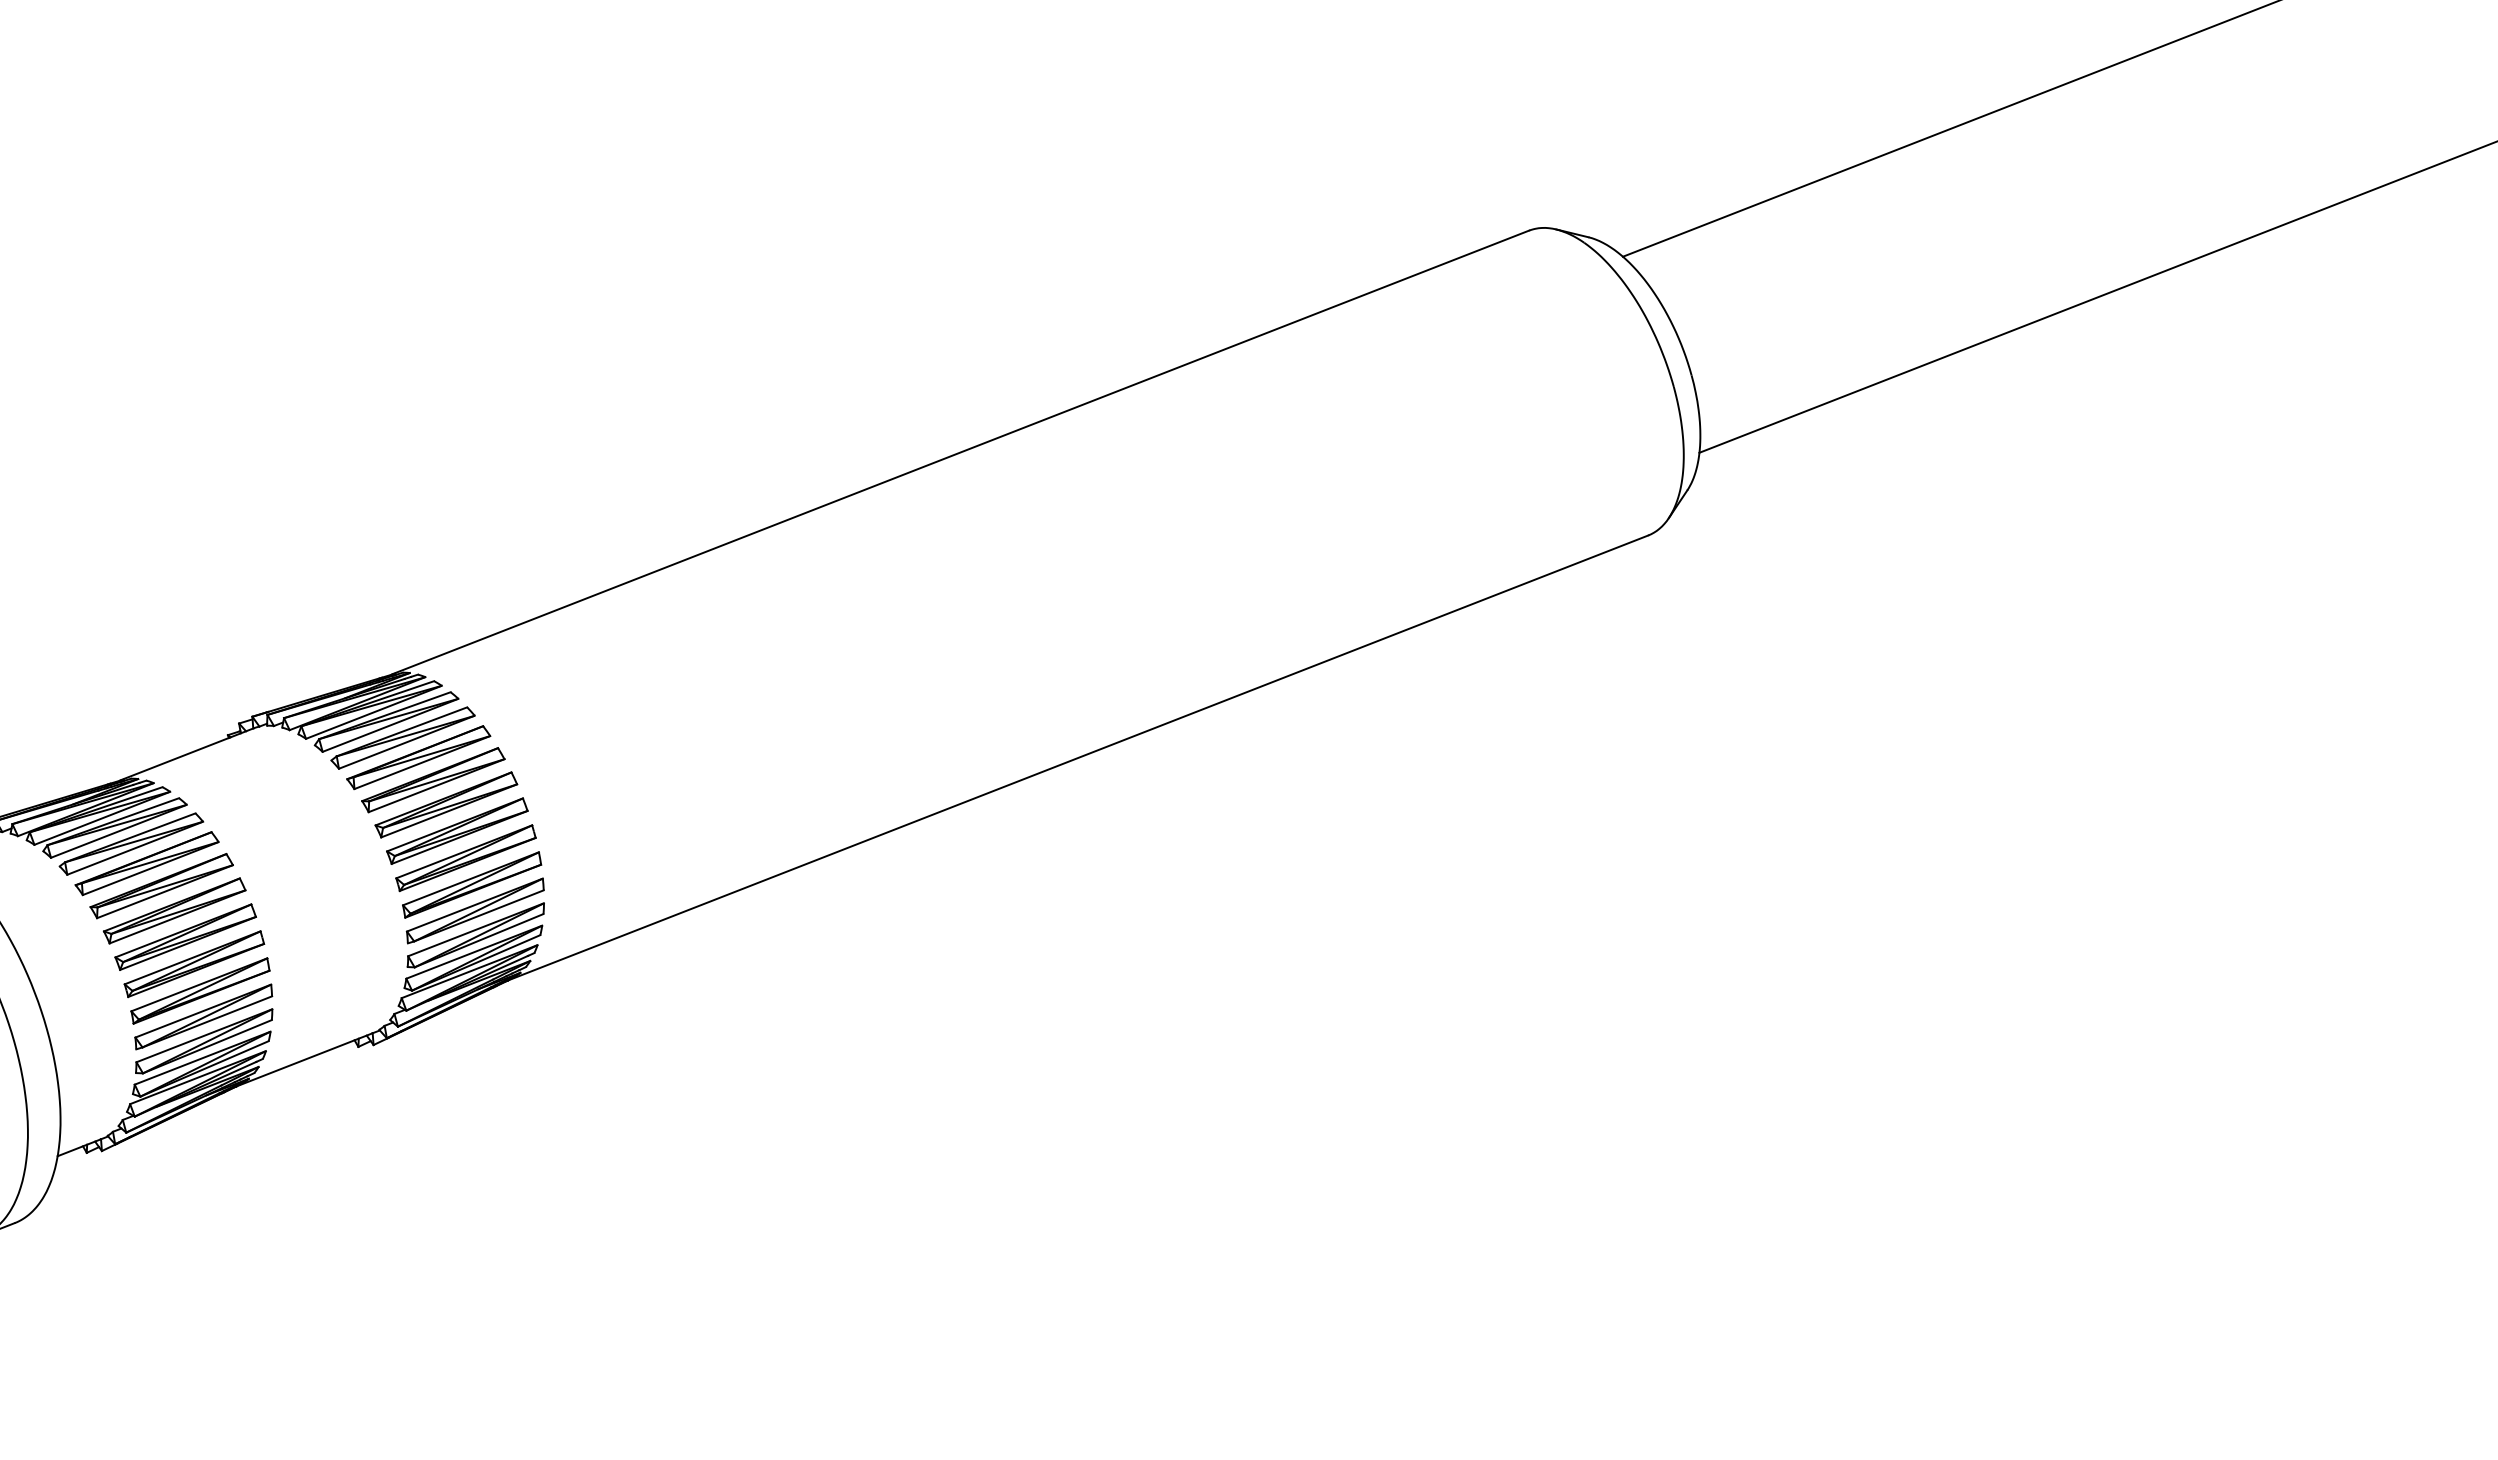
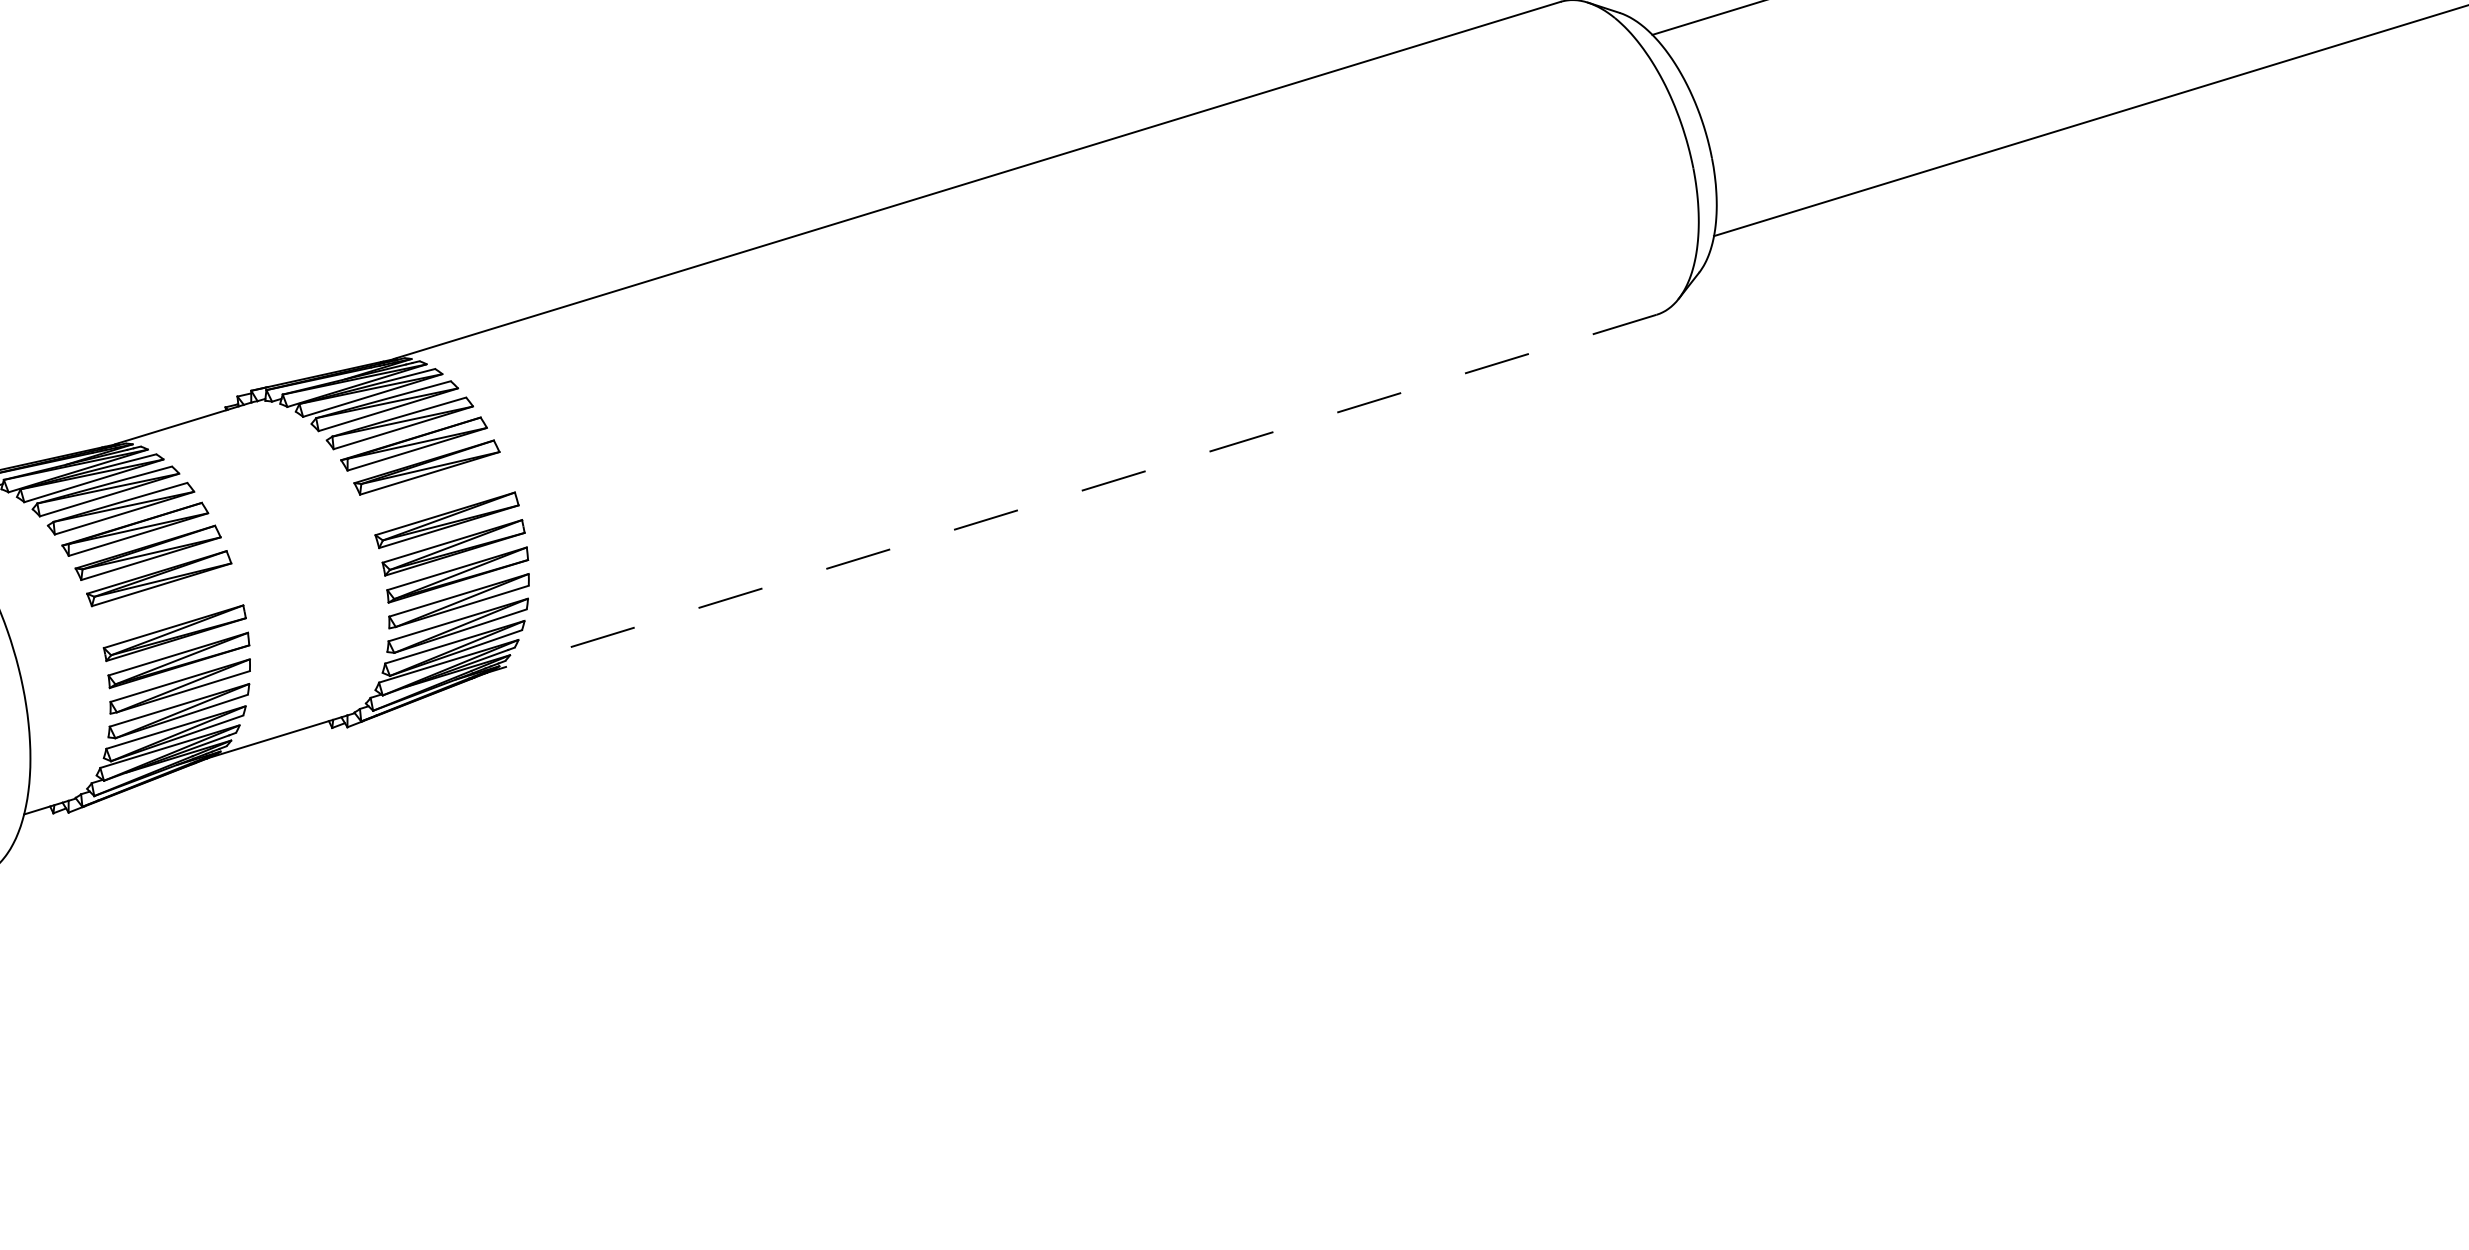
line: (1078, 757) -> (1071, 493), solid -> dashed
part: (446, 804) -> (438, 492), removed
part: (185, 936) -> (168, 604), removed

